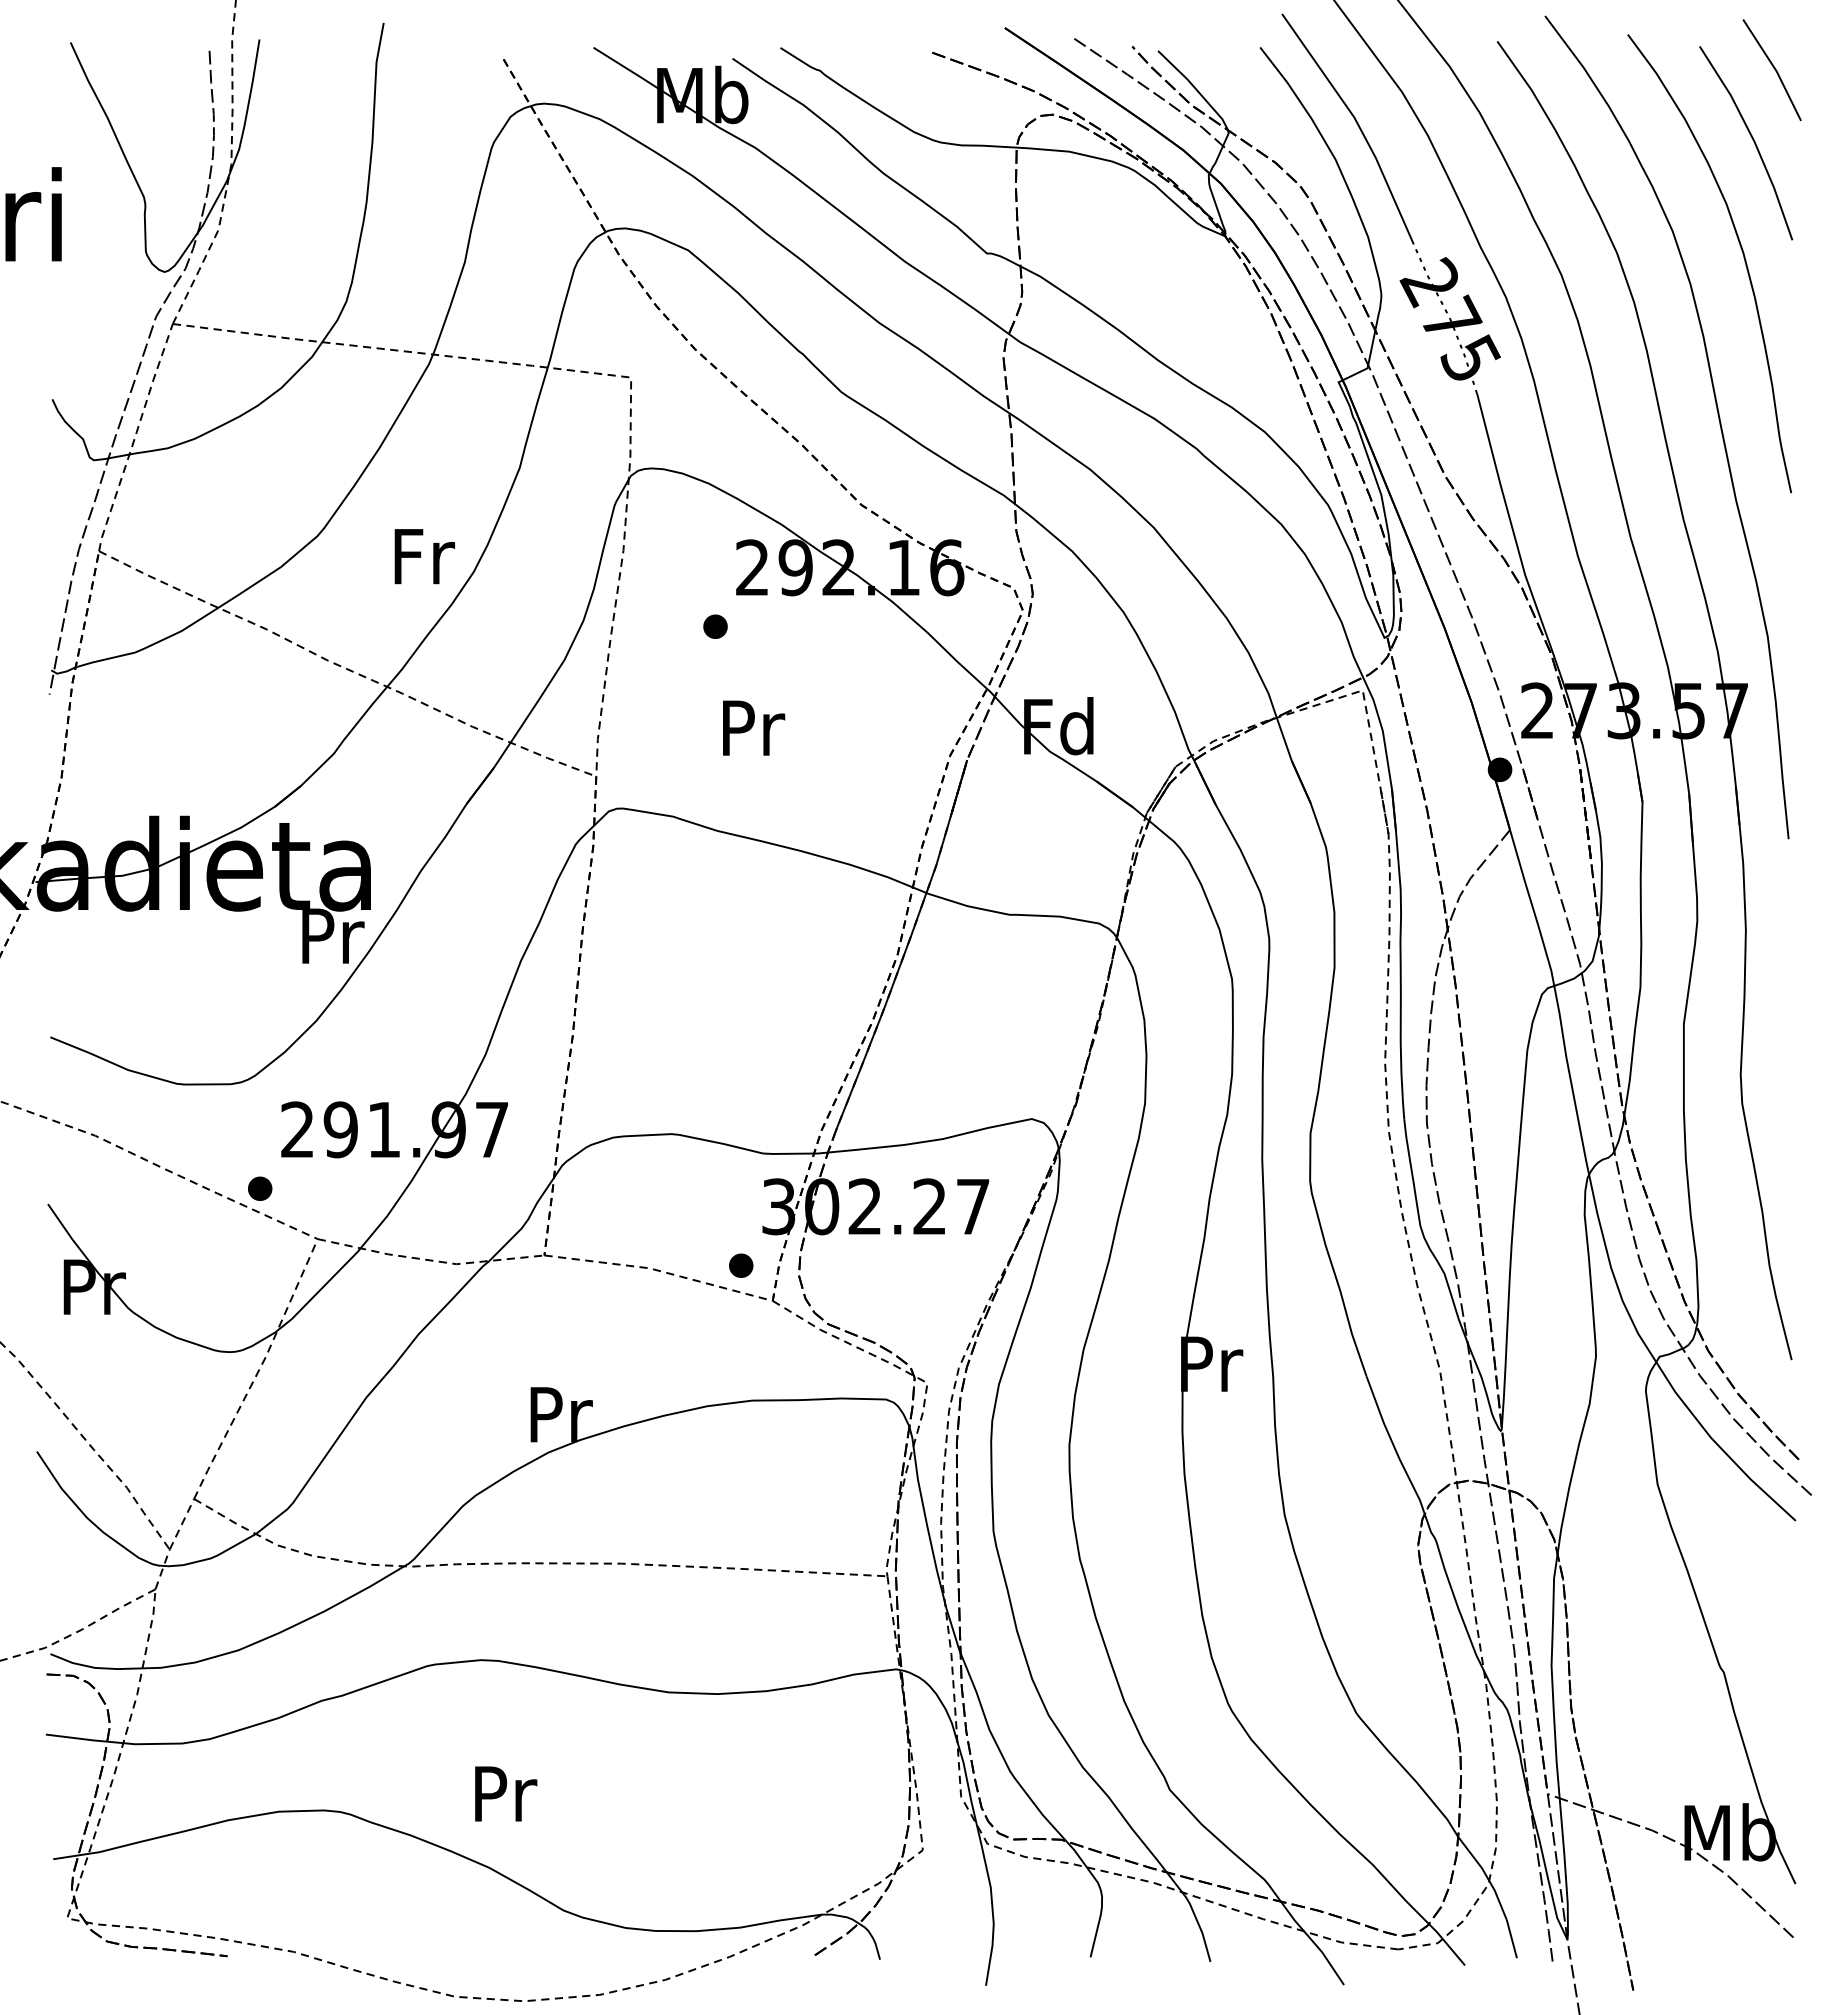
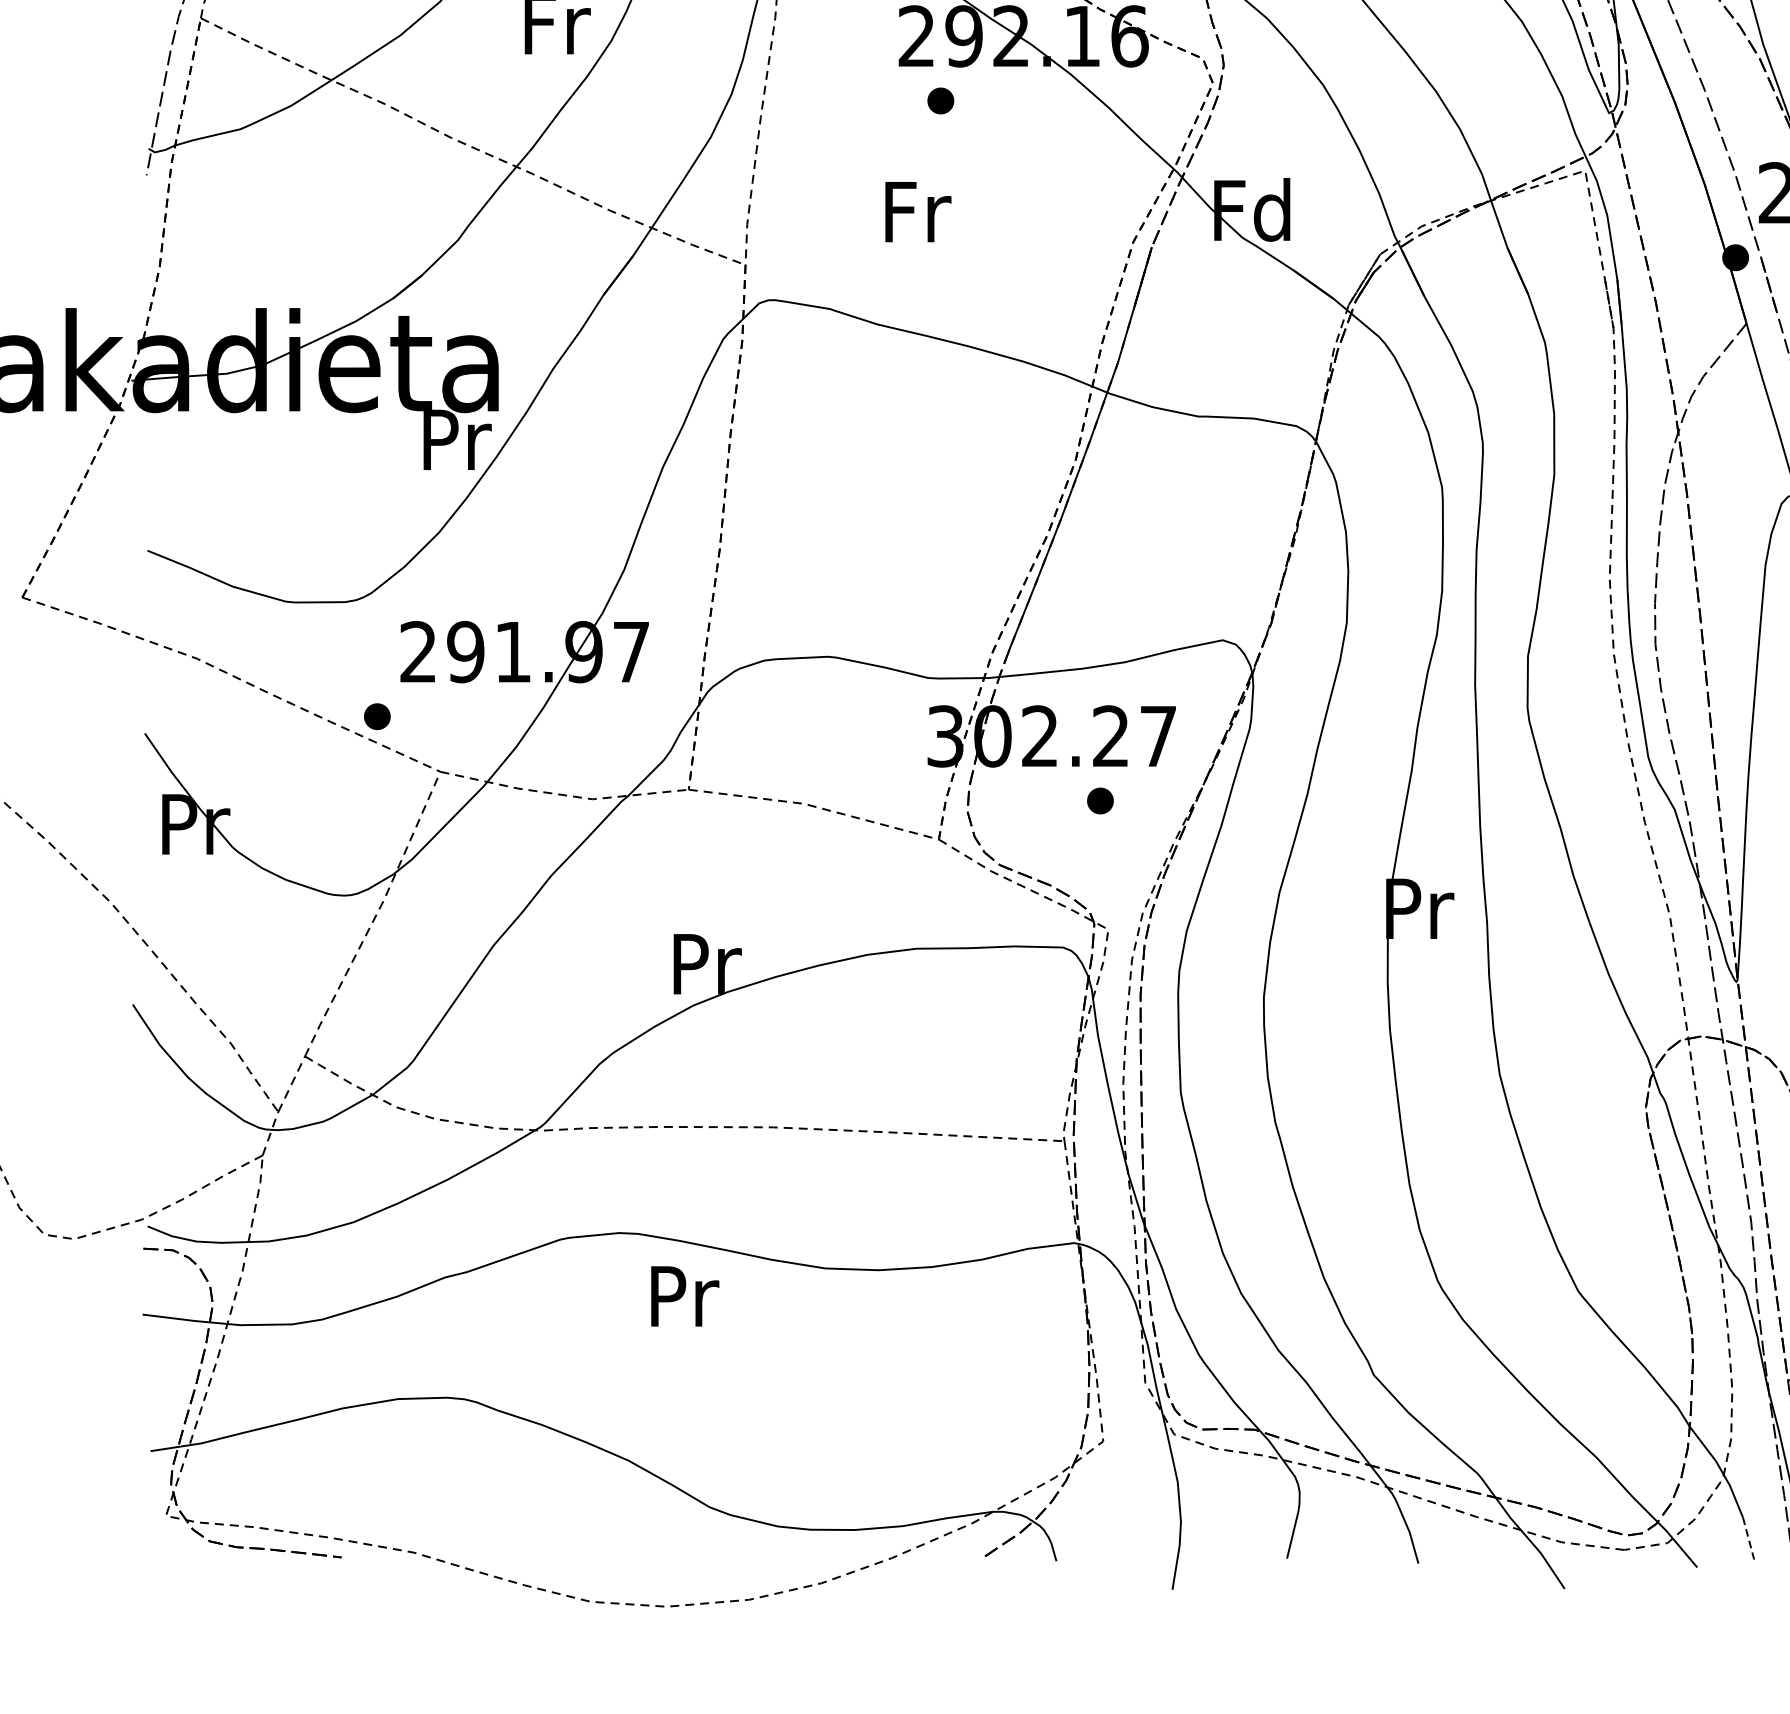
part: (715, 626) -> (940, 100), moved
text: (754, 727) -> (918, 211), Pr -> Fr
part: (741, 1265) -> (1100, 800), moved
text: (506, 1793) -> (685, 1295), moved
line: (1511, 1938) -> (1748, 1537), solid -> dashed

